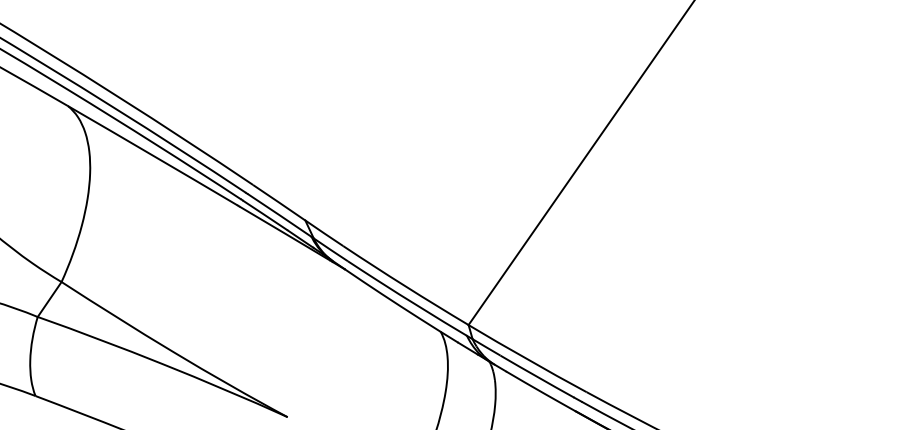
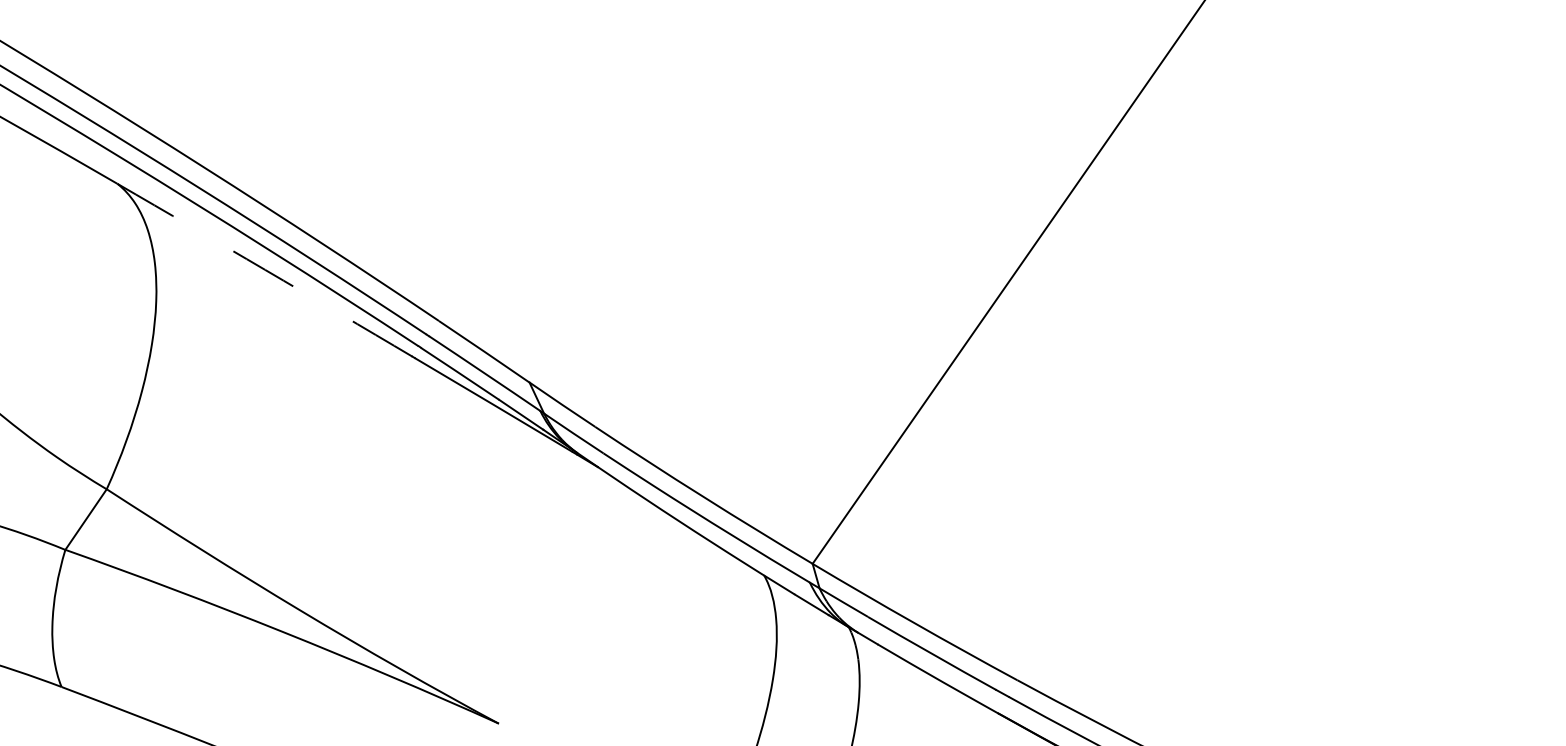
arc: (152, 155) -> (264, 269), solid -> dashed

